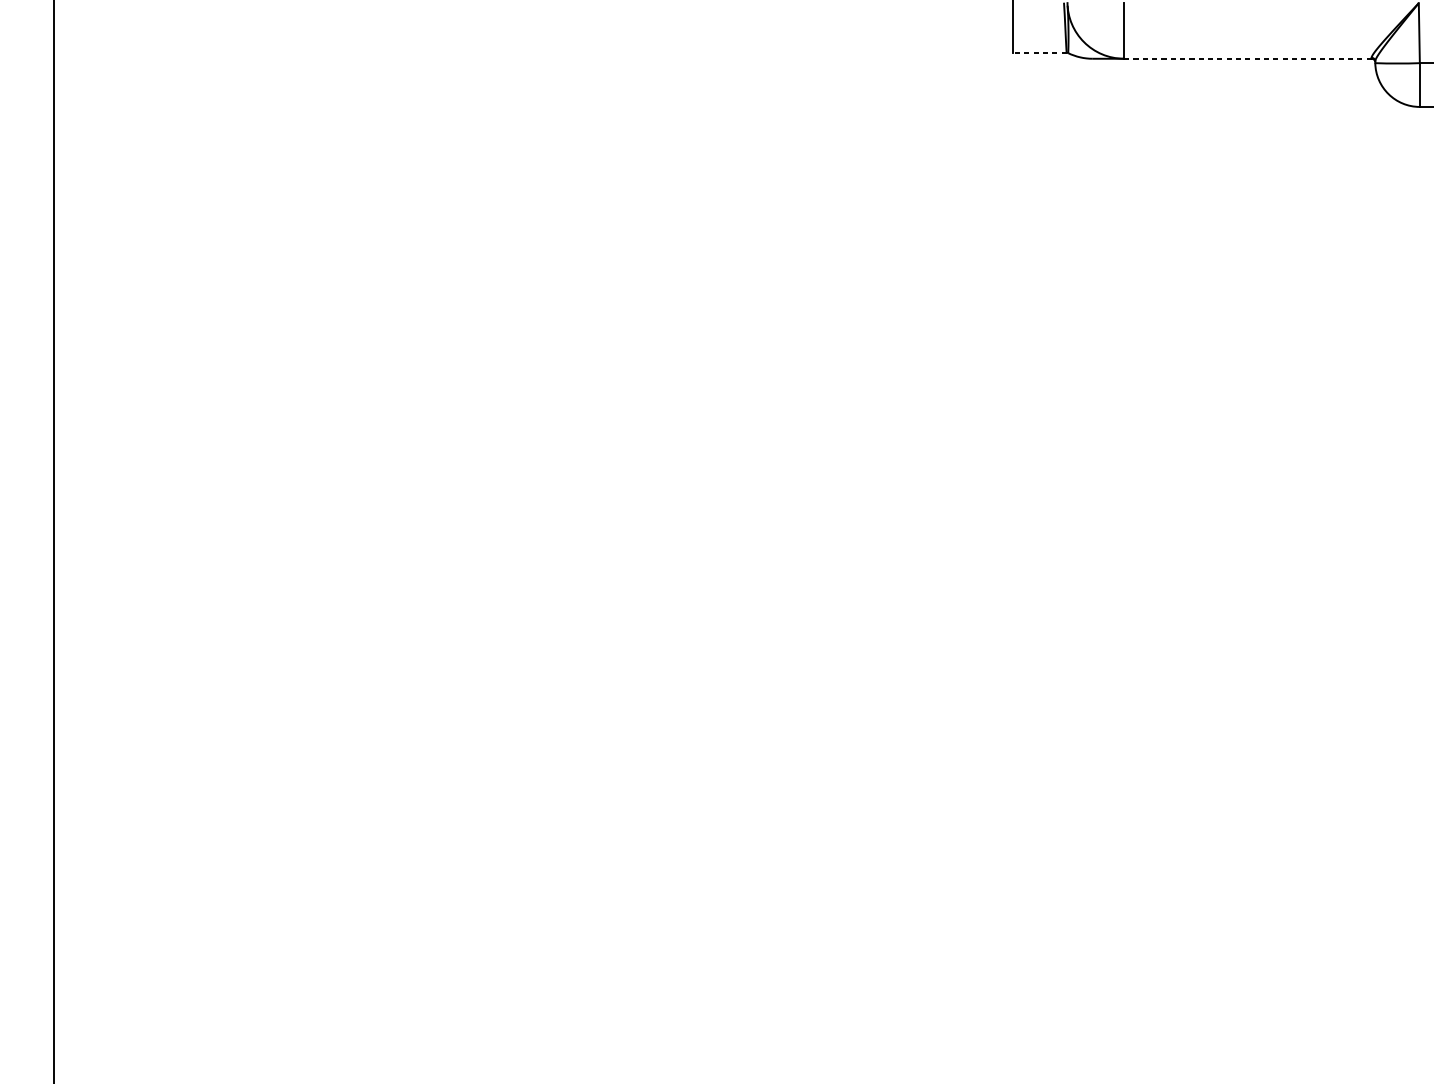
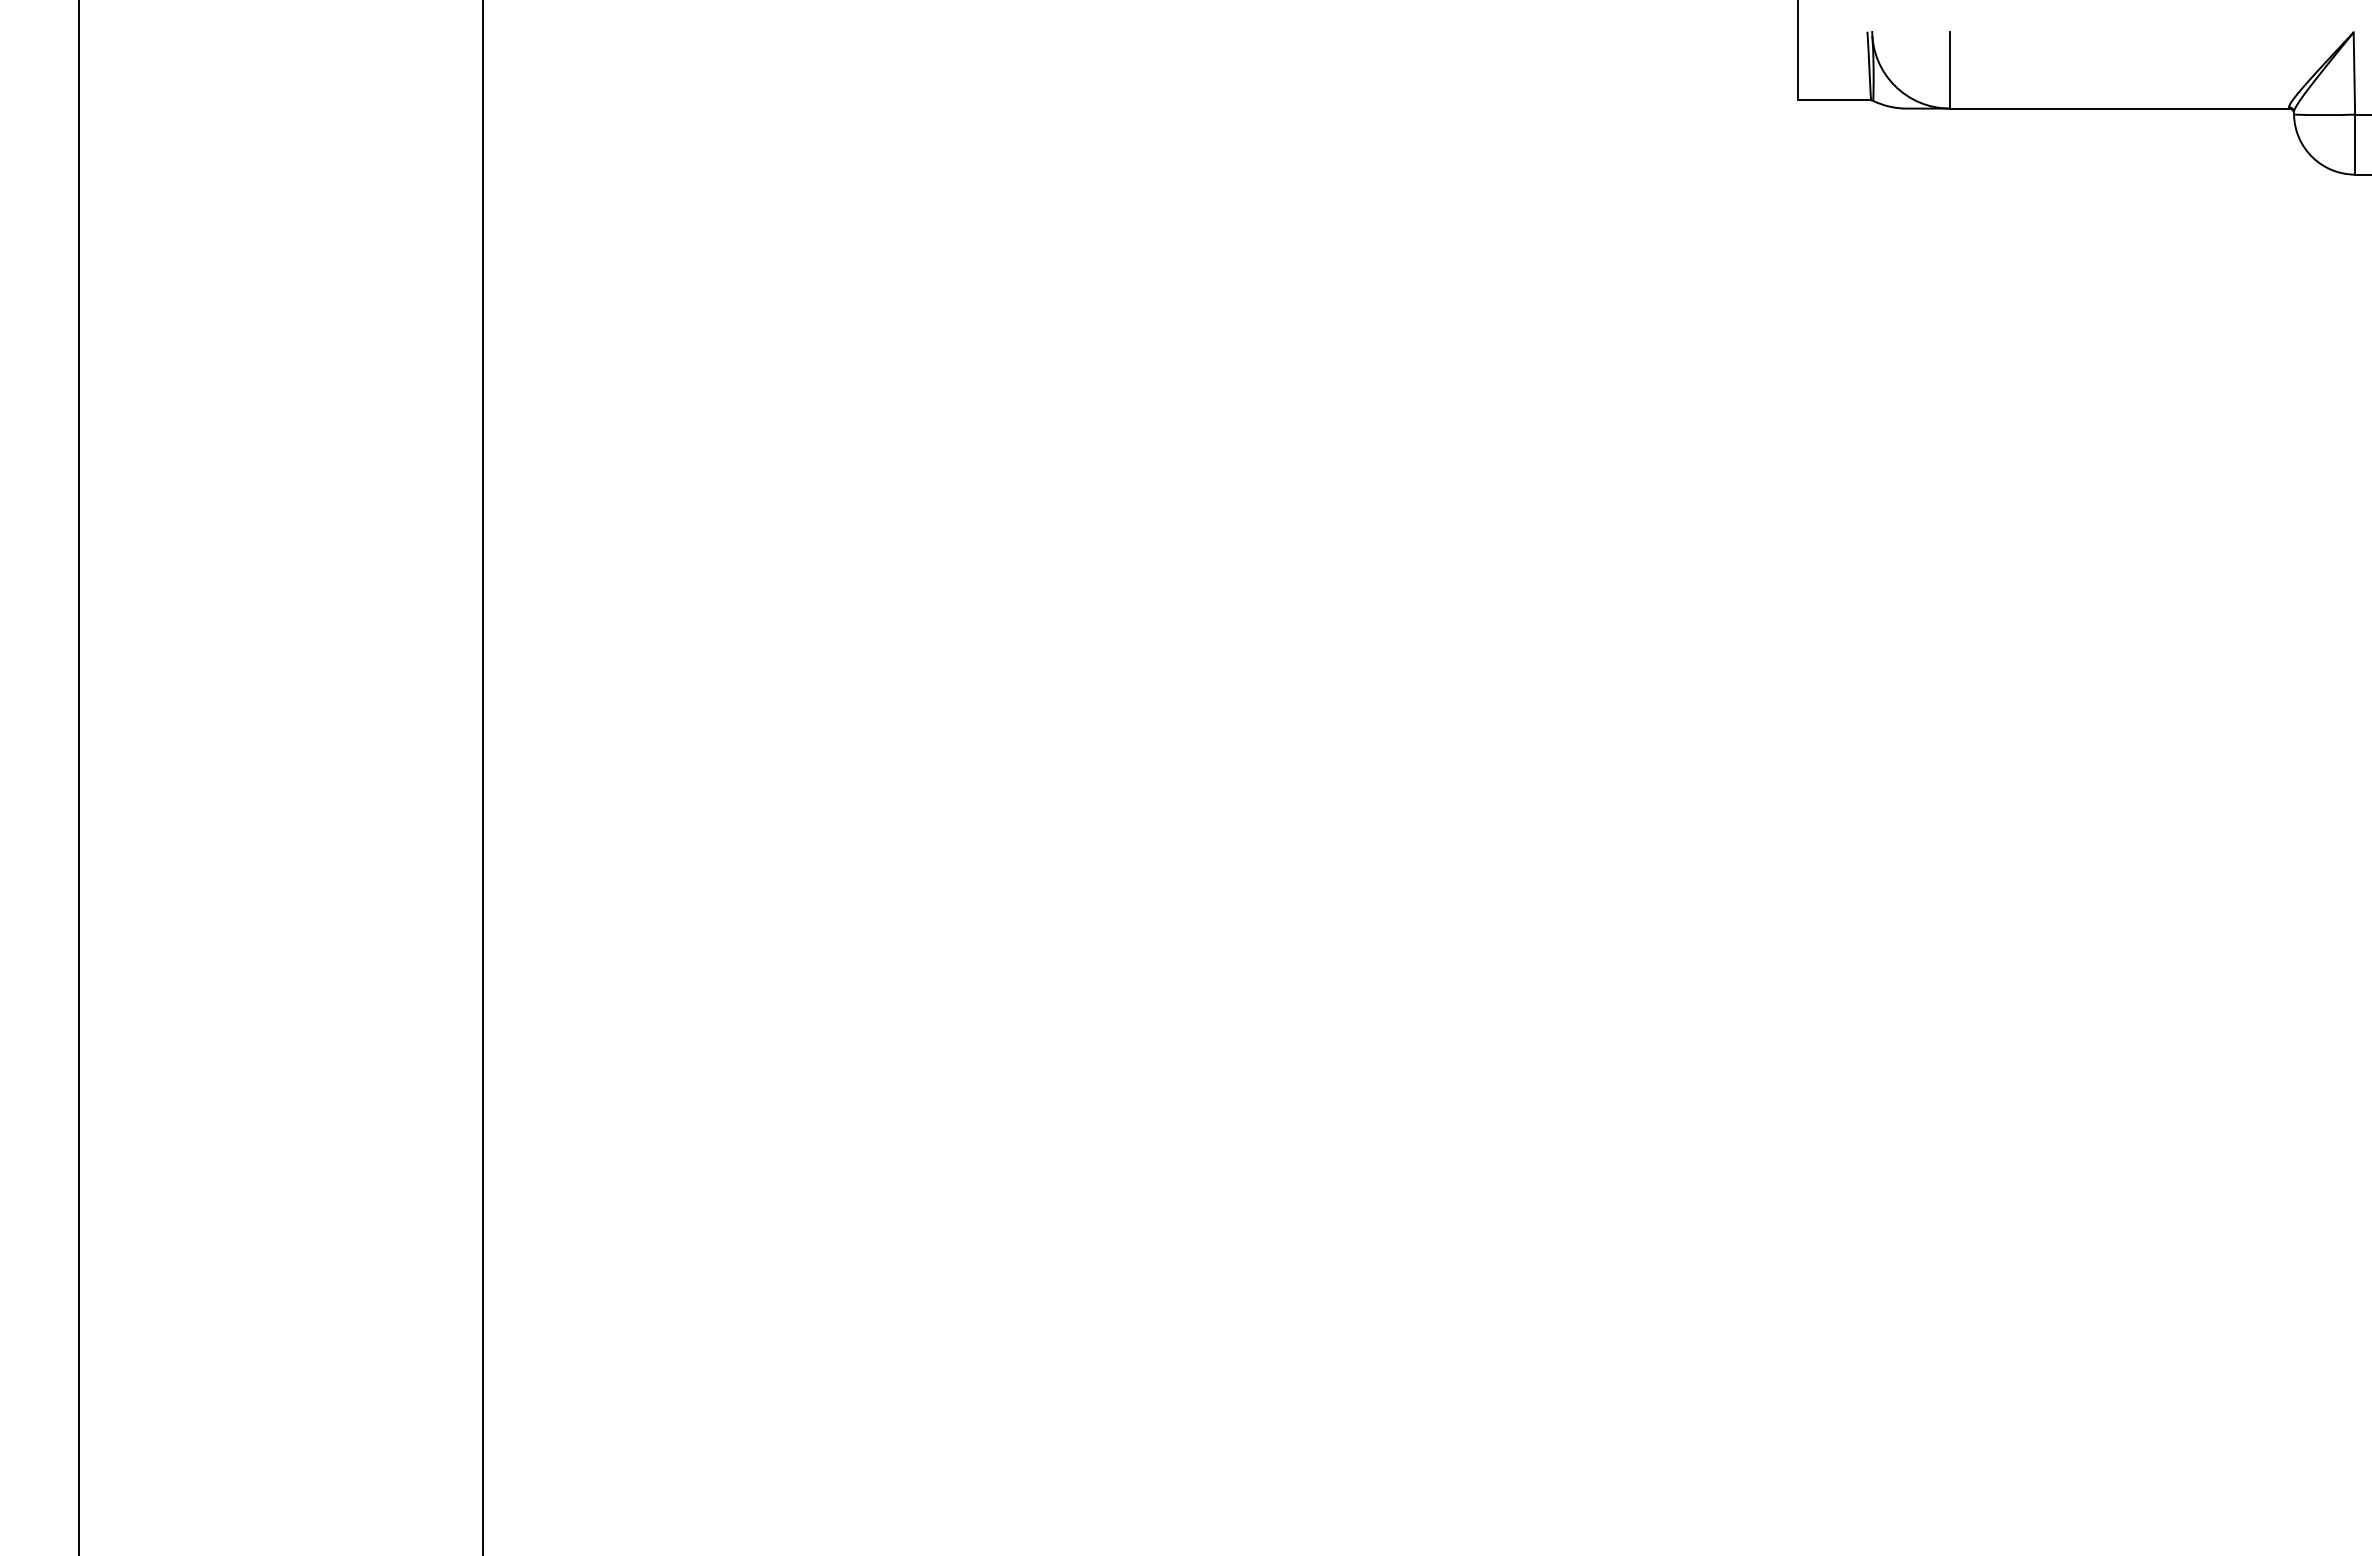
line: (1039, 52) -> (1834, 100), dashed -> solid
line: (1247, 58) -> (2119, 108), dashed -> solid

